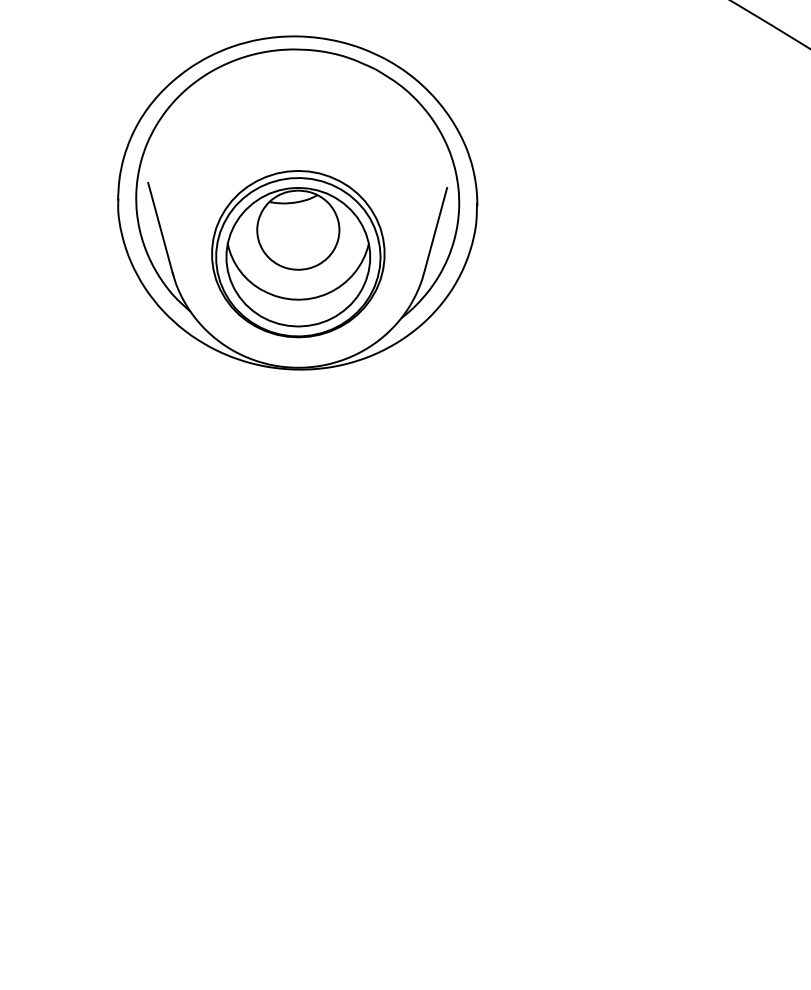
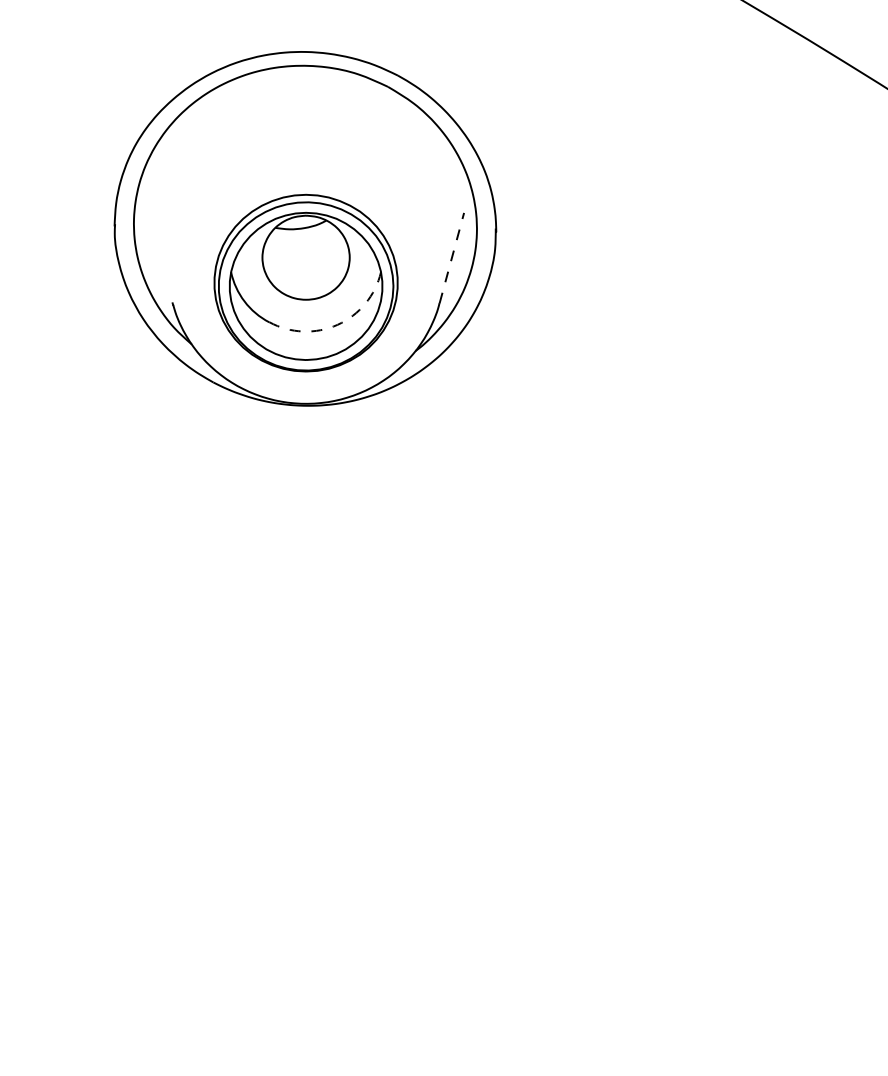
line: (160, 228) -> (159, 255), removed
line: (435, 230) -> (451, 258), solid -> dashed
arc: (327, 293) -> (337, 324), solid -> dashed

